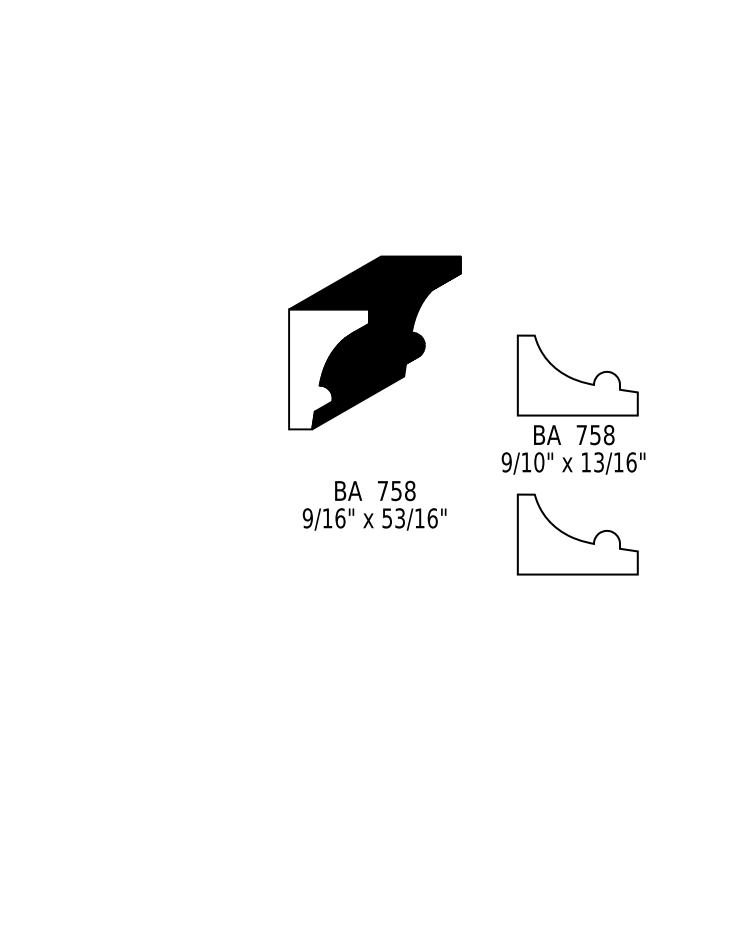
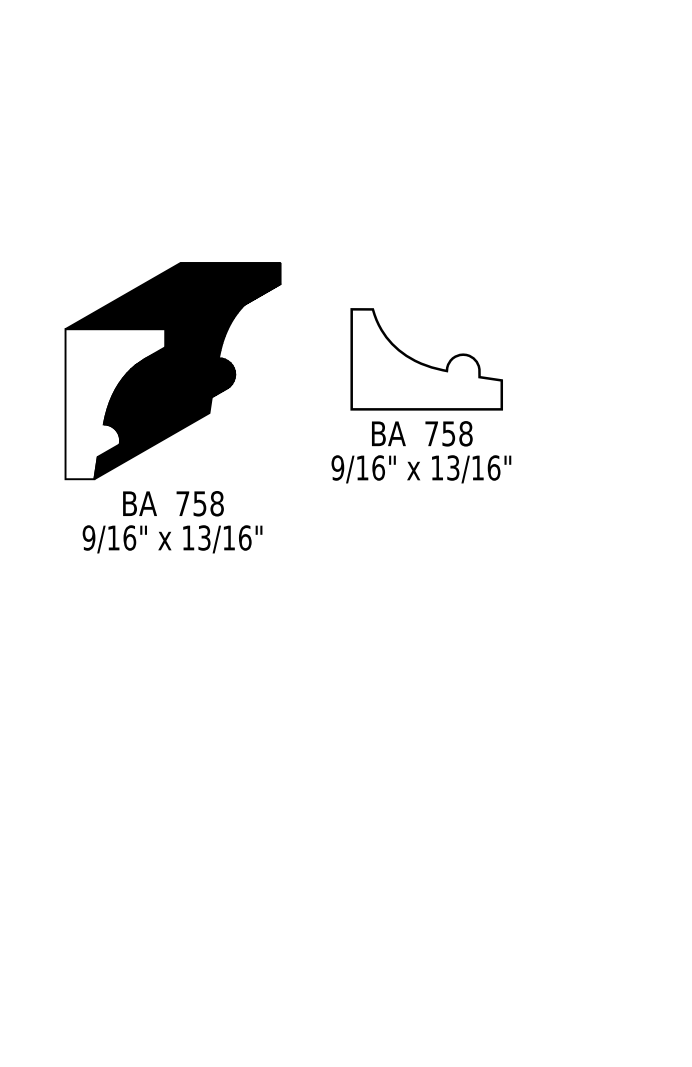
part: (374, 342) -> (172, 370), moved
text: (539, 462) -> (378, 468), 9/10" -> 9/16"
text: (386, 518) -> (187, 538), 53/16" -> 13/16"
part: (577, 534) -> (426, 558), removed

